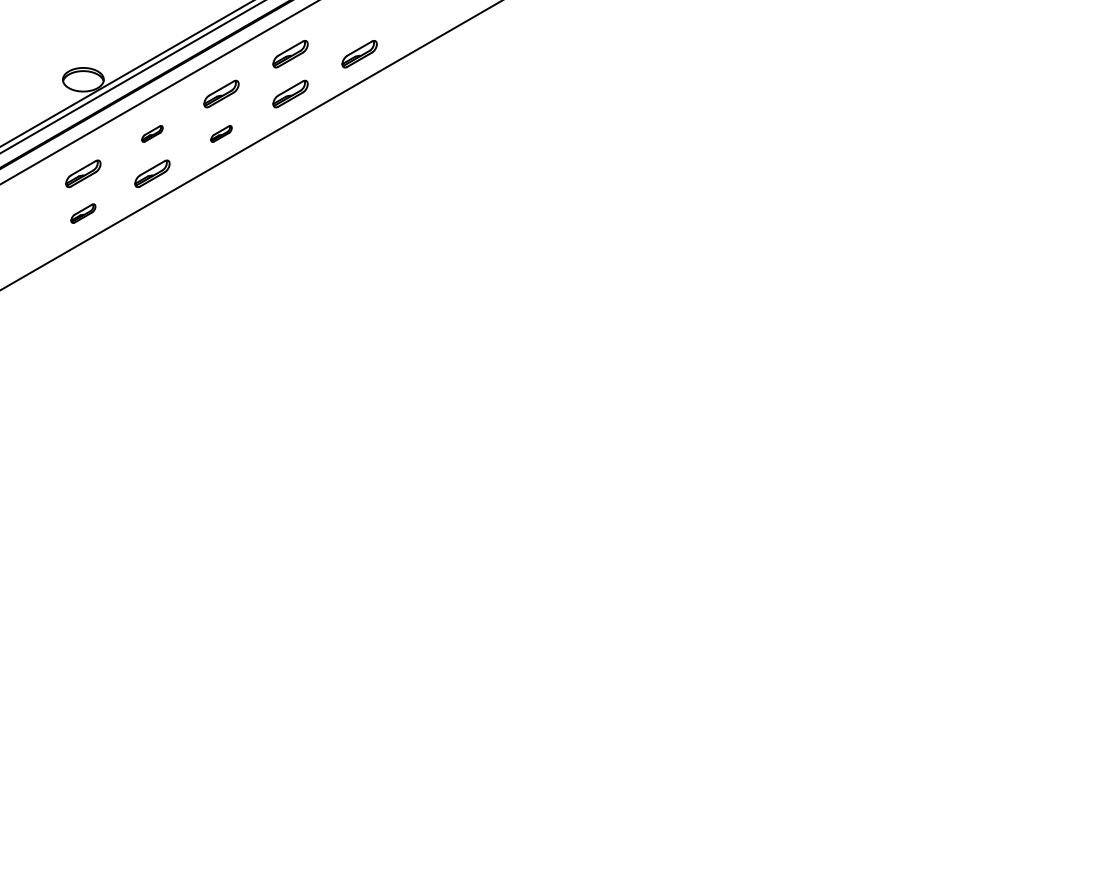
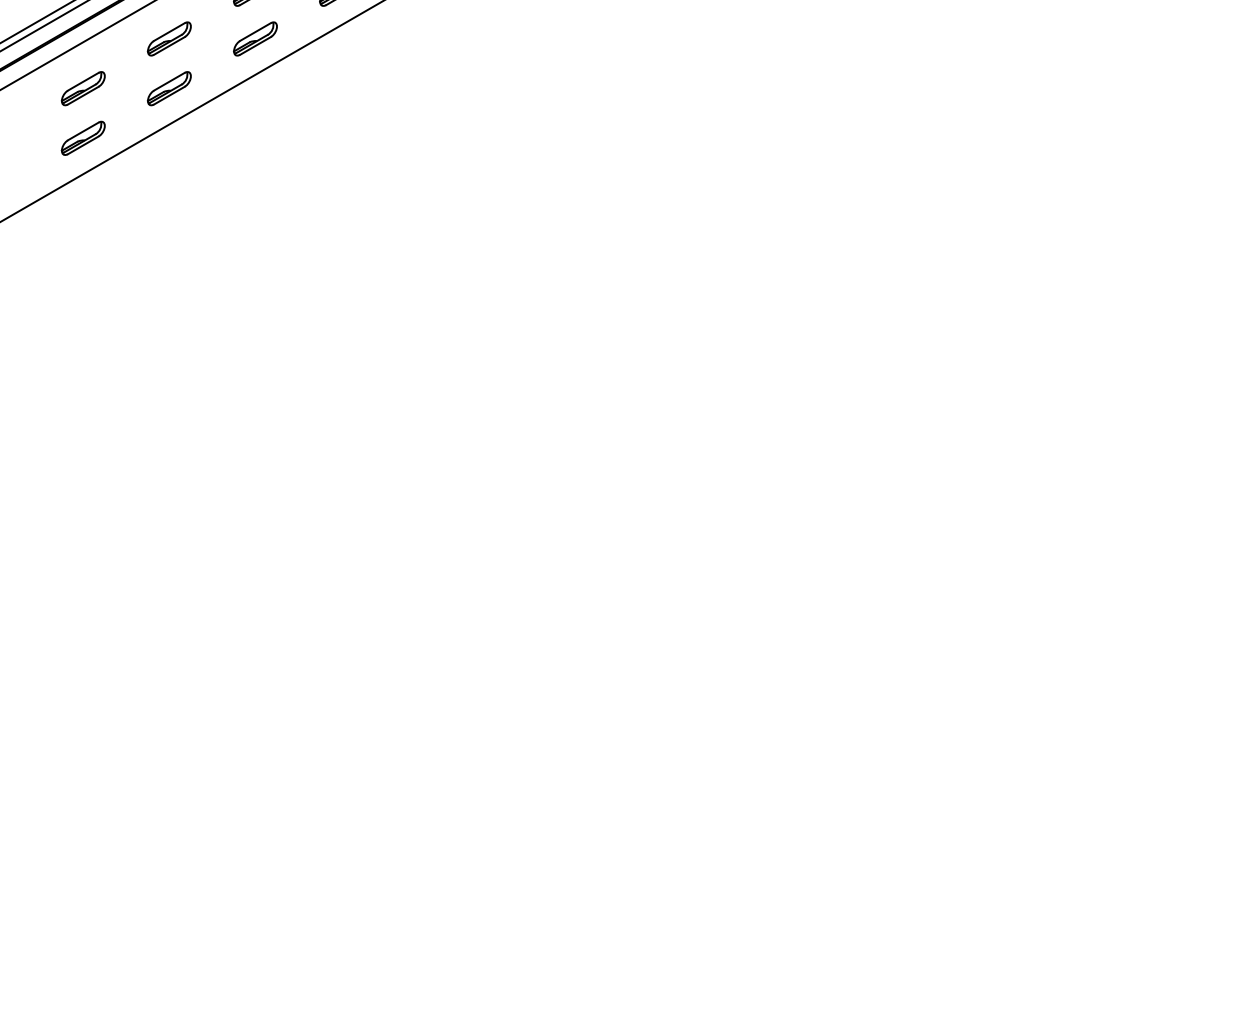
part: (152, 133) -> (169, 38), size x1.67
part: (221, 133) -> (255, 38), size x1.67
part: (83, 213) -> (83, 138), size x1.43

